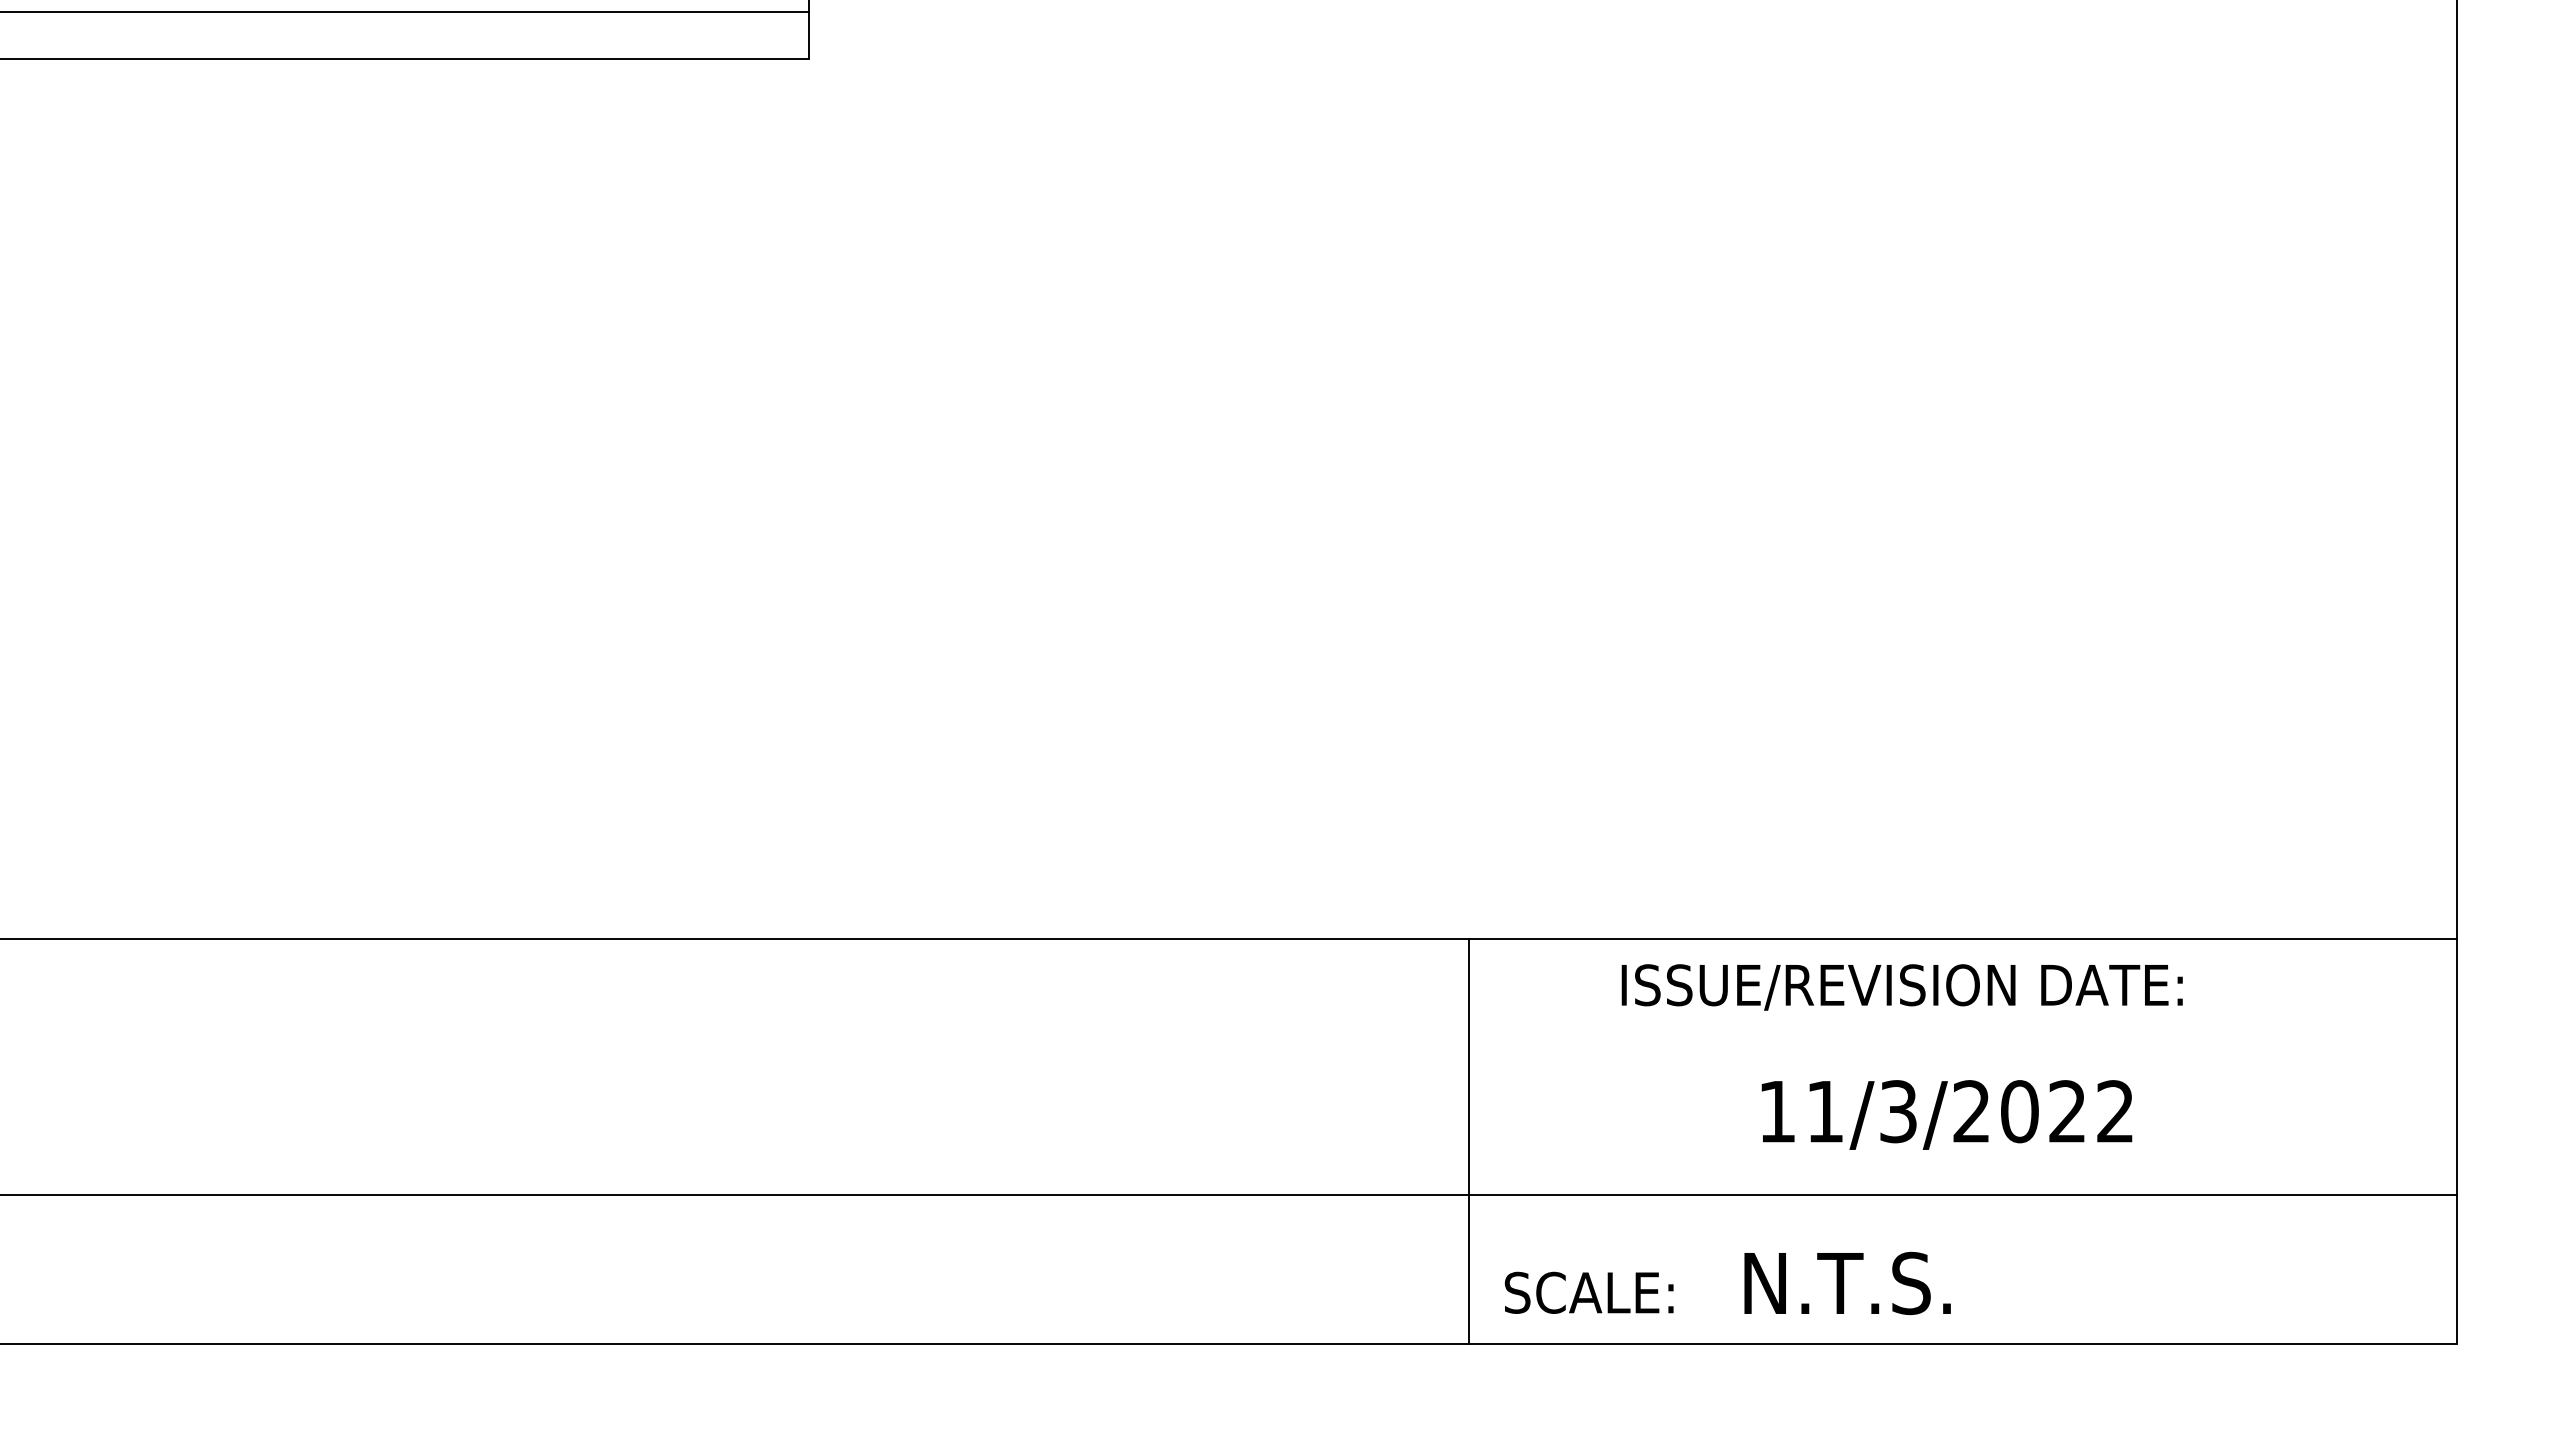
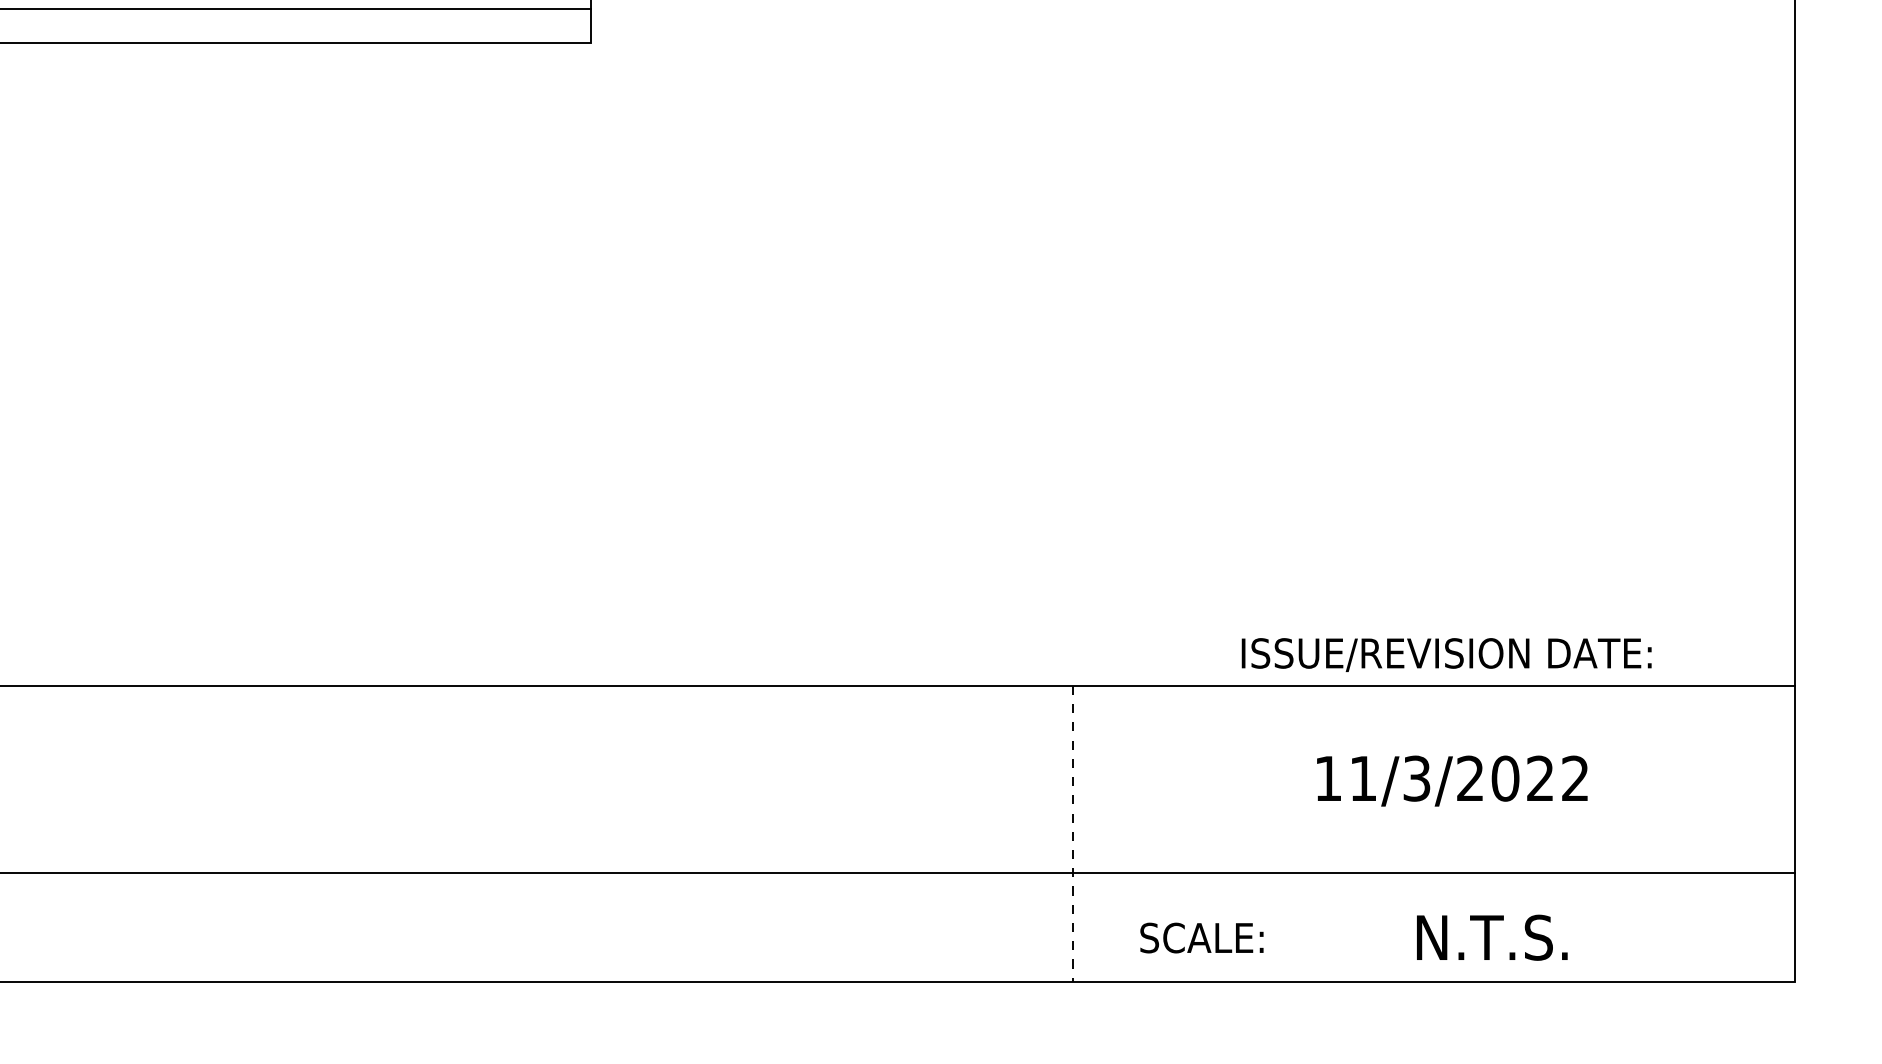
text: (1901, 987) -> (1446, 655), moved
text: (1946, 1114) -> (1451, 780), moved
line: (1468, 1141) -> (1072, 834), solid -> dashed
text: (1847, 1283) -> (1492, 937), moved
text: (1588, 1292) -> (1201, 937), moved

